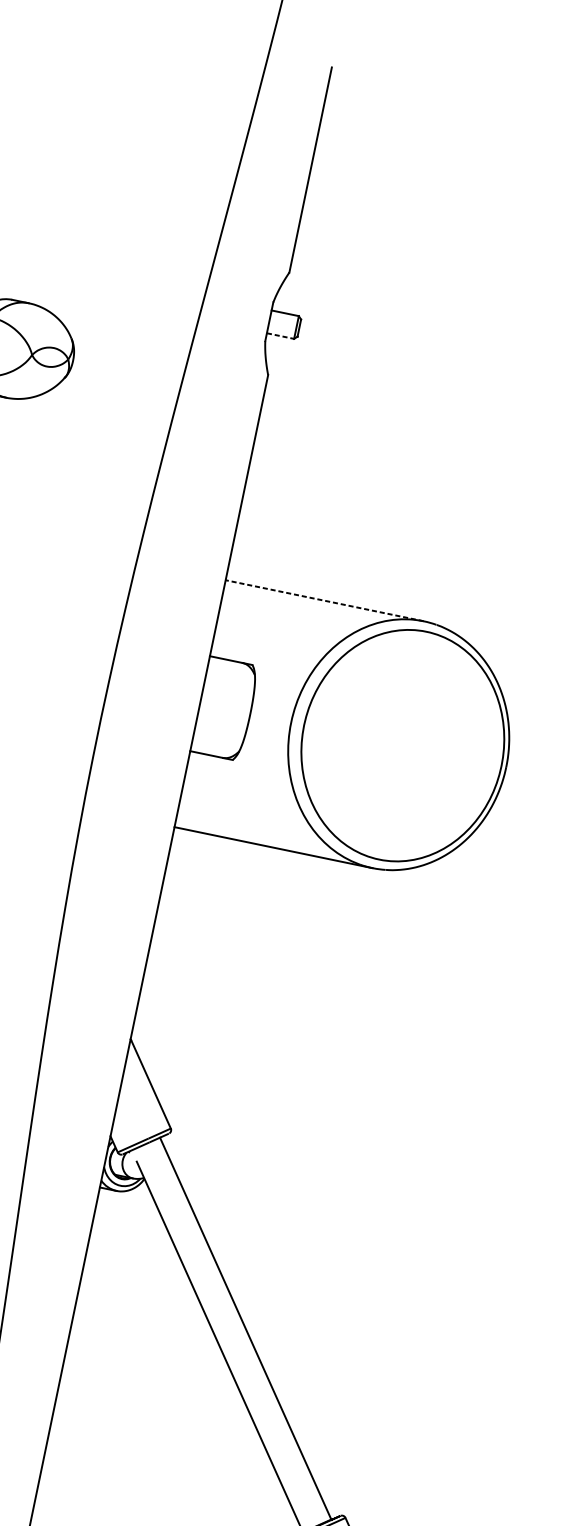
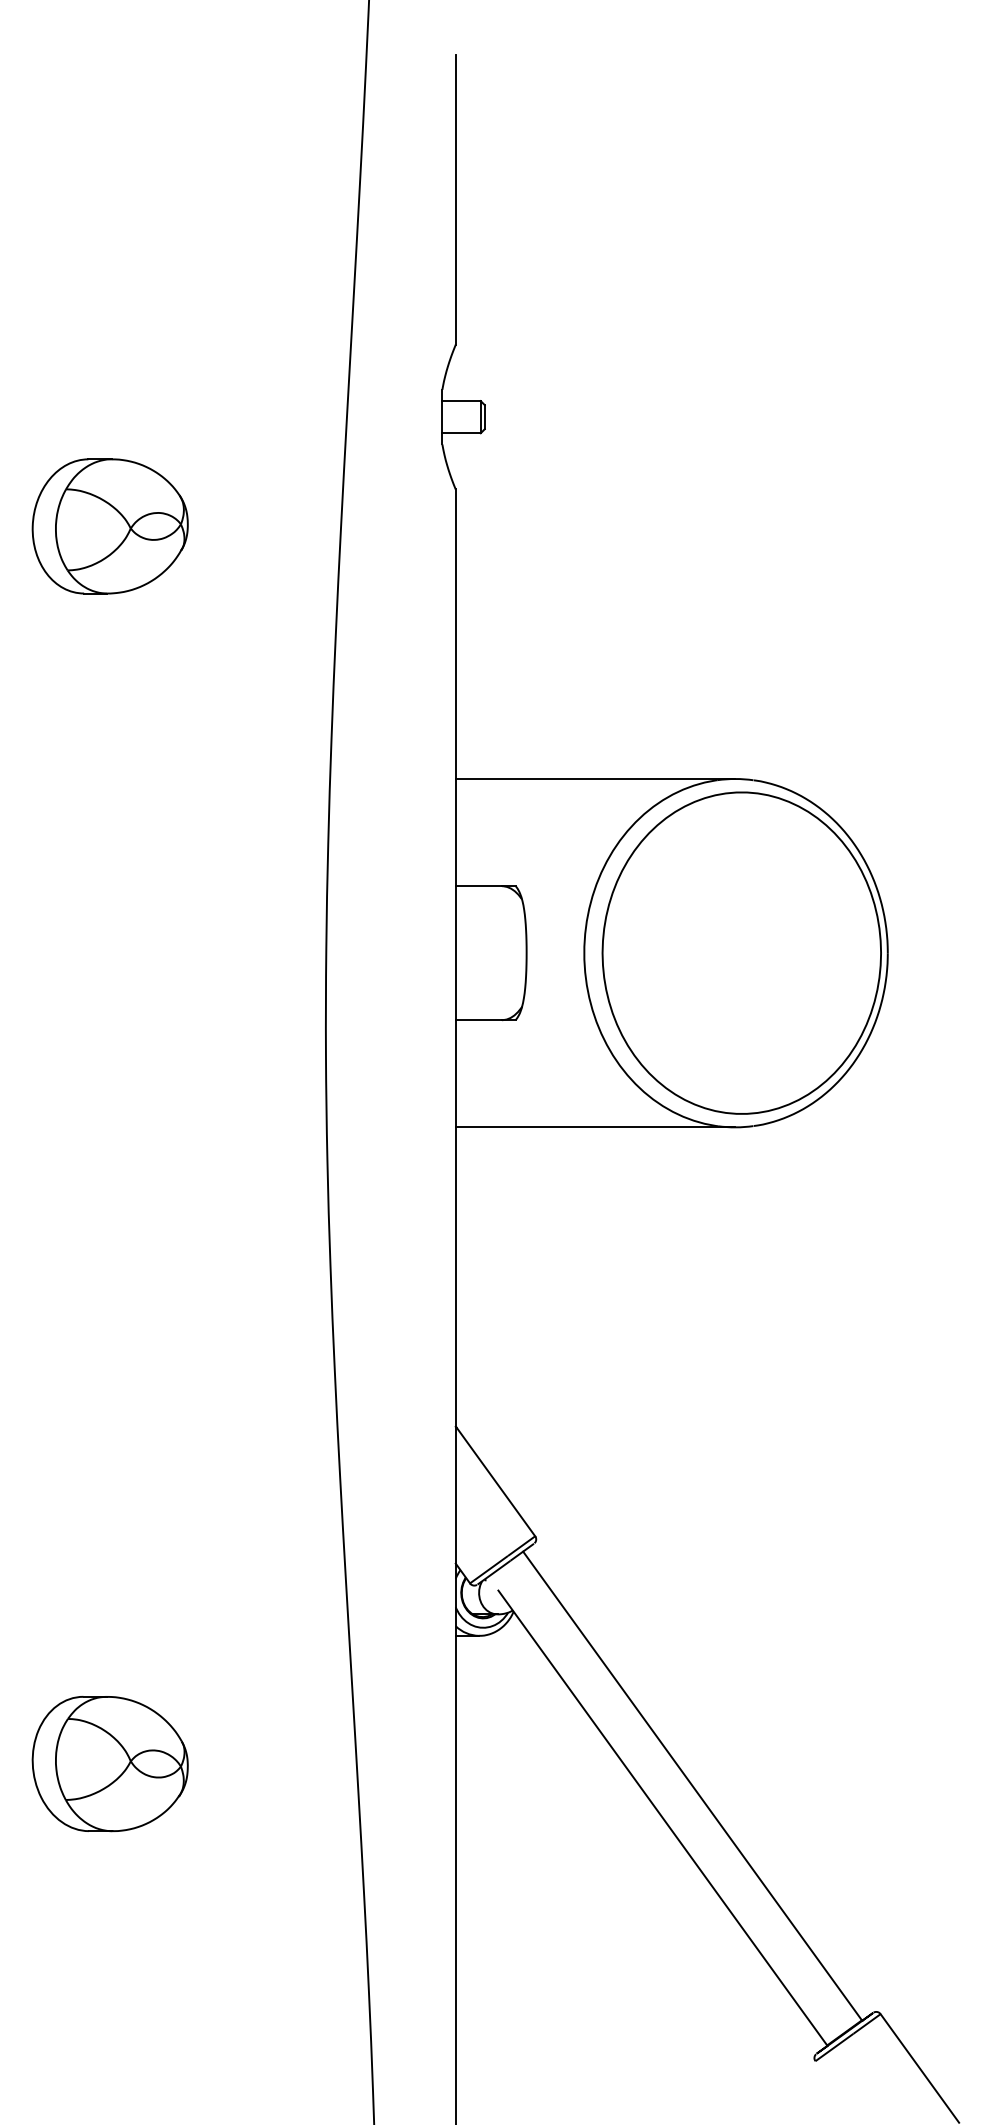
line: (281, 336) -> (462, 433), dashed -> solid
line: (324, 600) -> (595, 778), dashed -> solid

